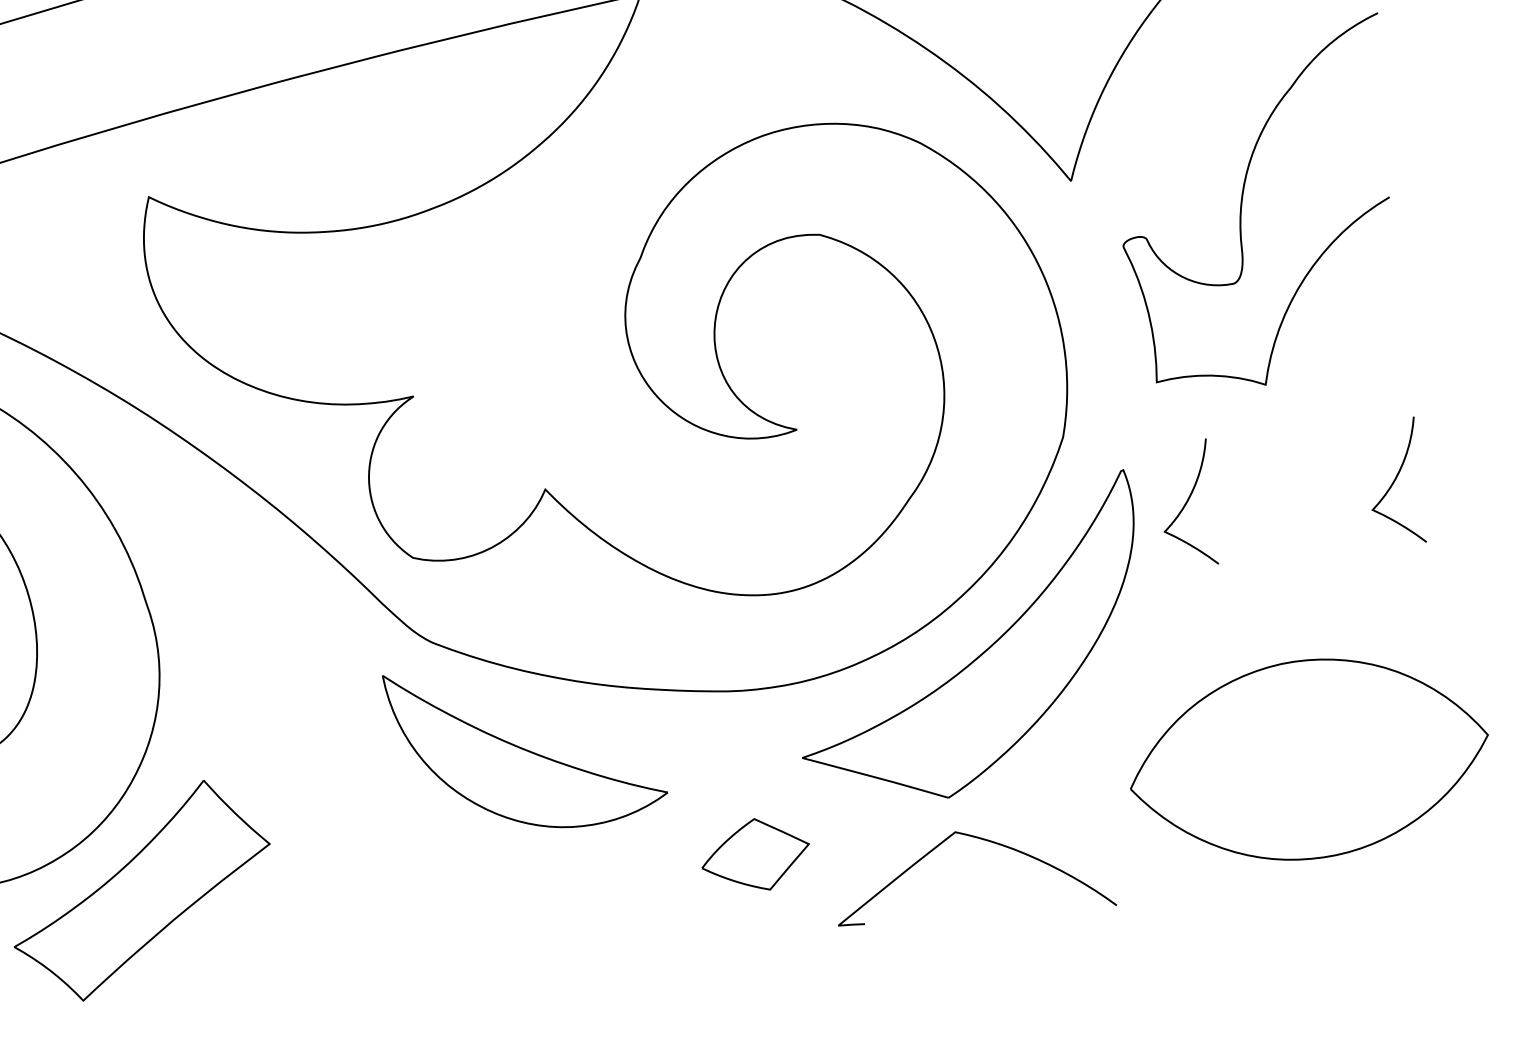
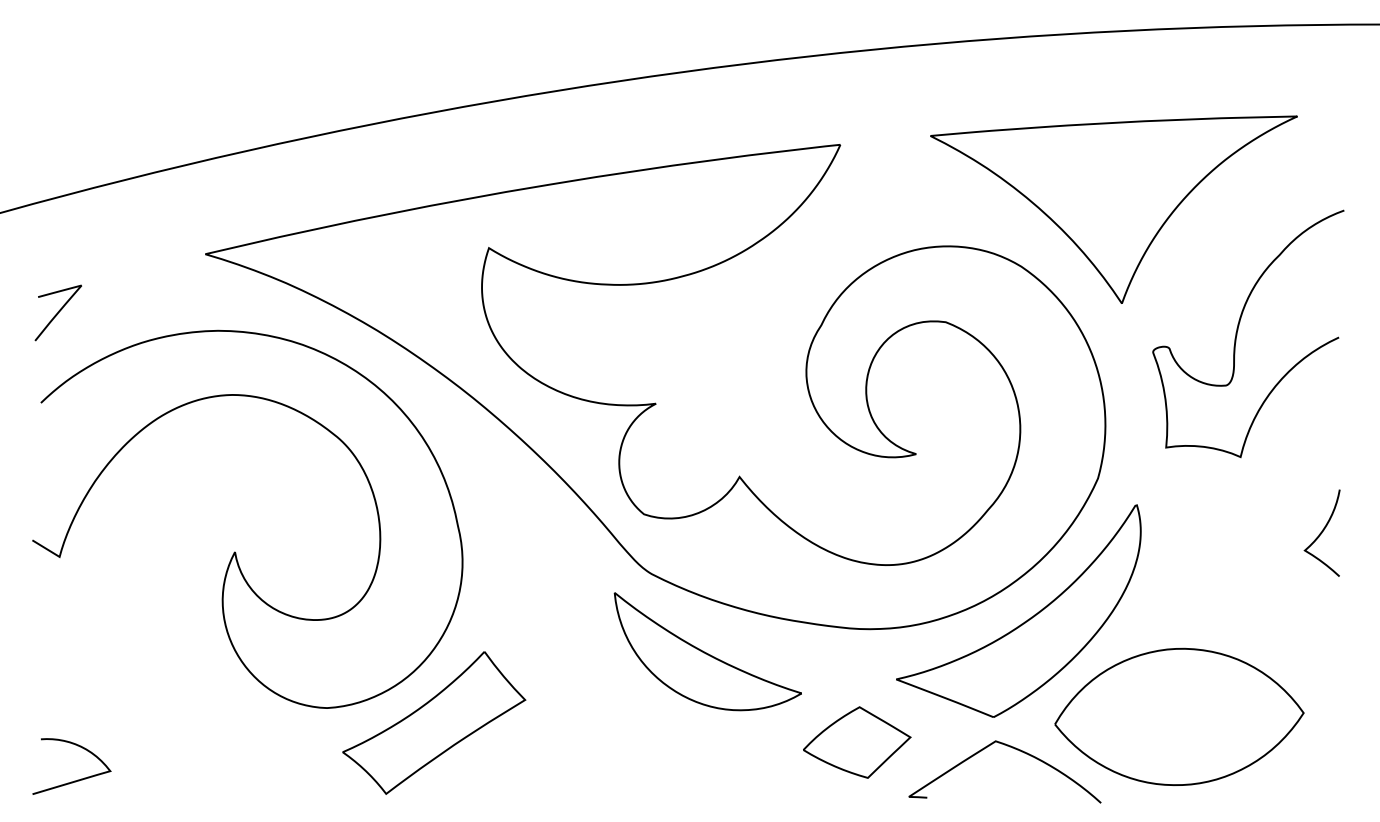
curve: (1186, 503) -> (1177, 532), removed
part: (1309, 758) -> (1179, 716), moved
part: (755, 854) -> (857, 742), size x1.43

